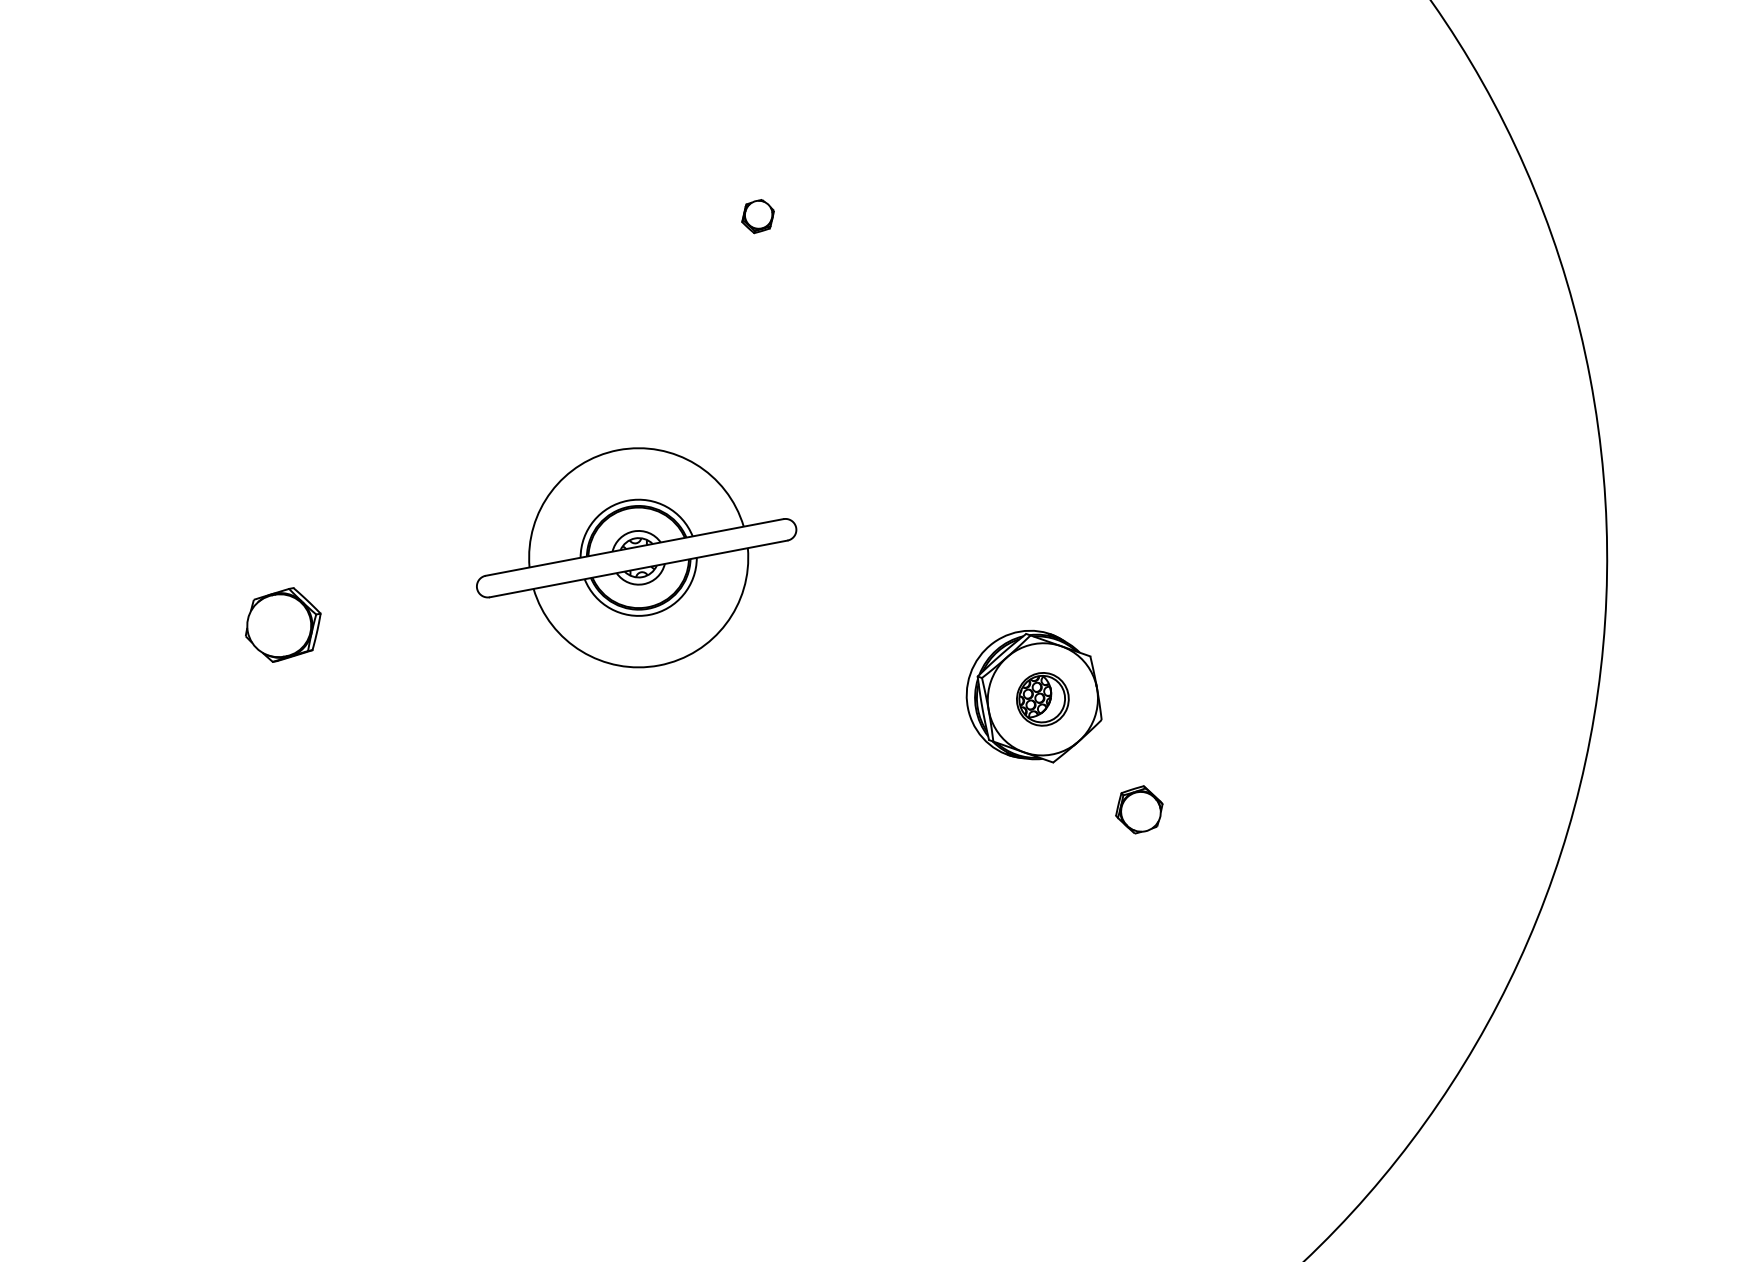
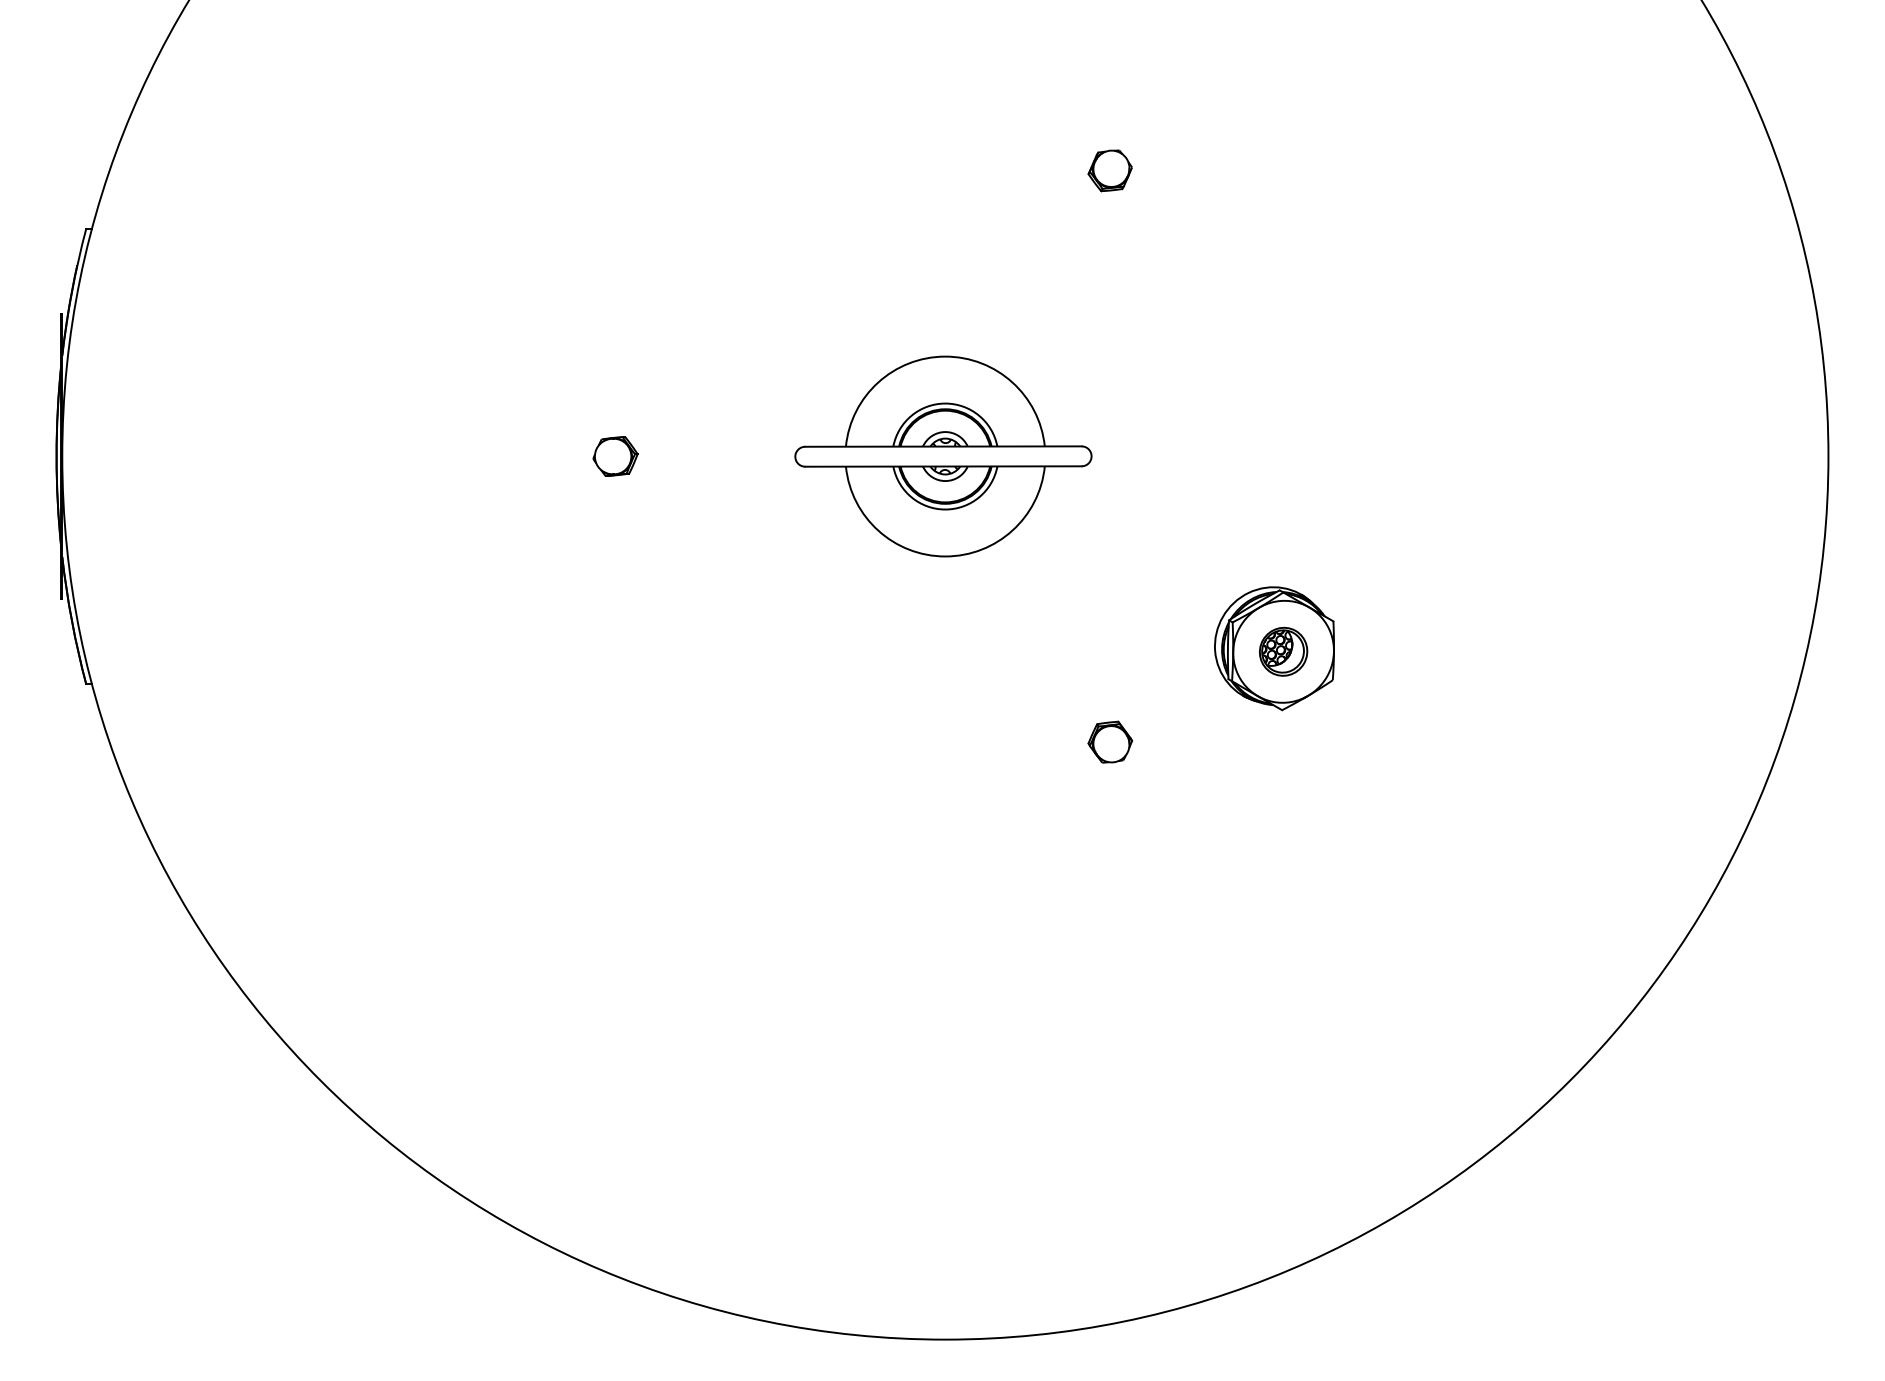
part: (757, 216) -> (1109, 170), size x1.43
part: (283, 624) -> (615, 456), size x0.62
part: (1139, 809) -> (1110, 741), moved

